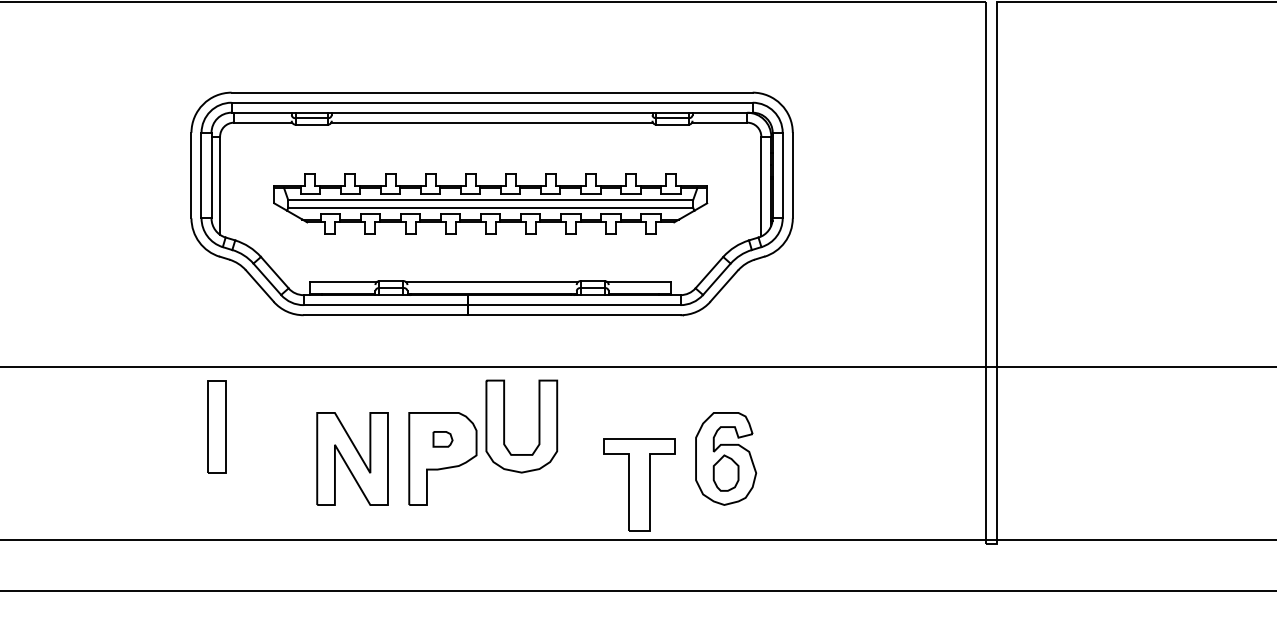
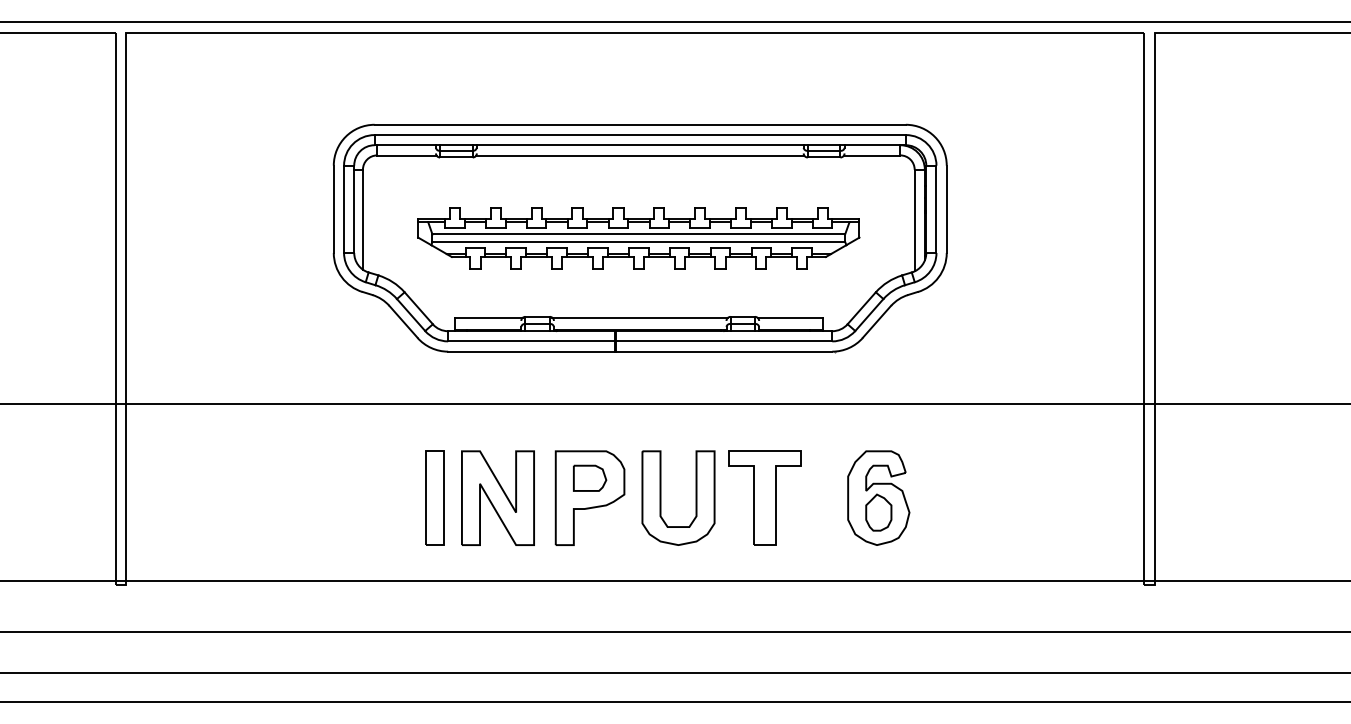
part: (216, 425) -> (434, 497), moved
part: (505, 425) -> (661, 497), moved
part: (443, 438) -> (590, 477), size x1.67
part: (638, 484) -> (764, 497), moved

